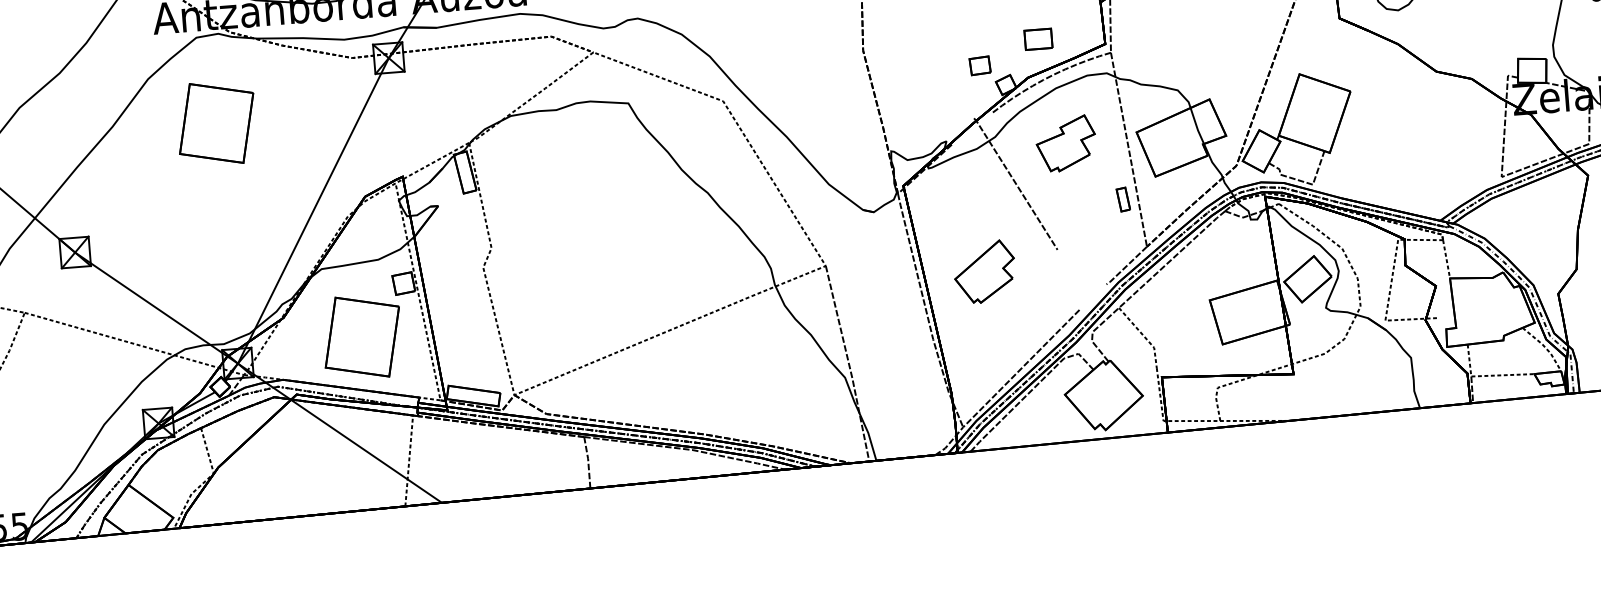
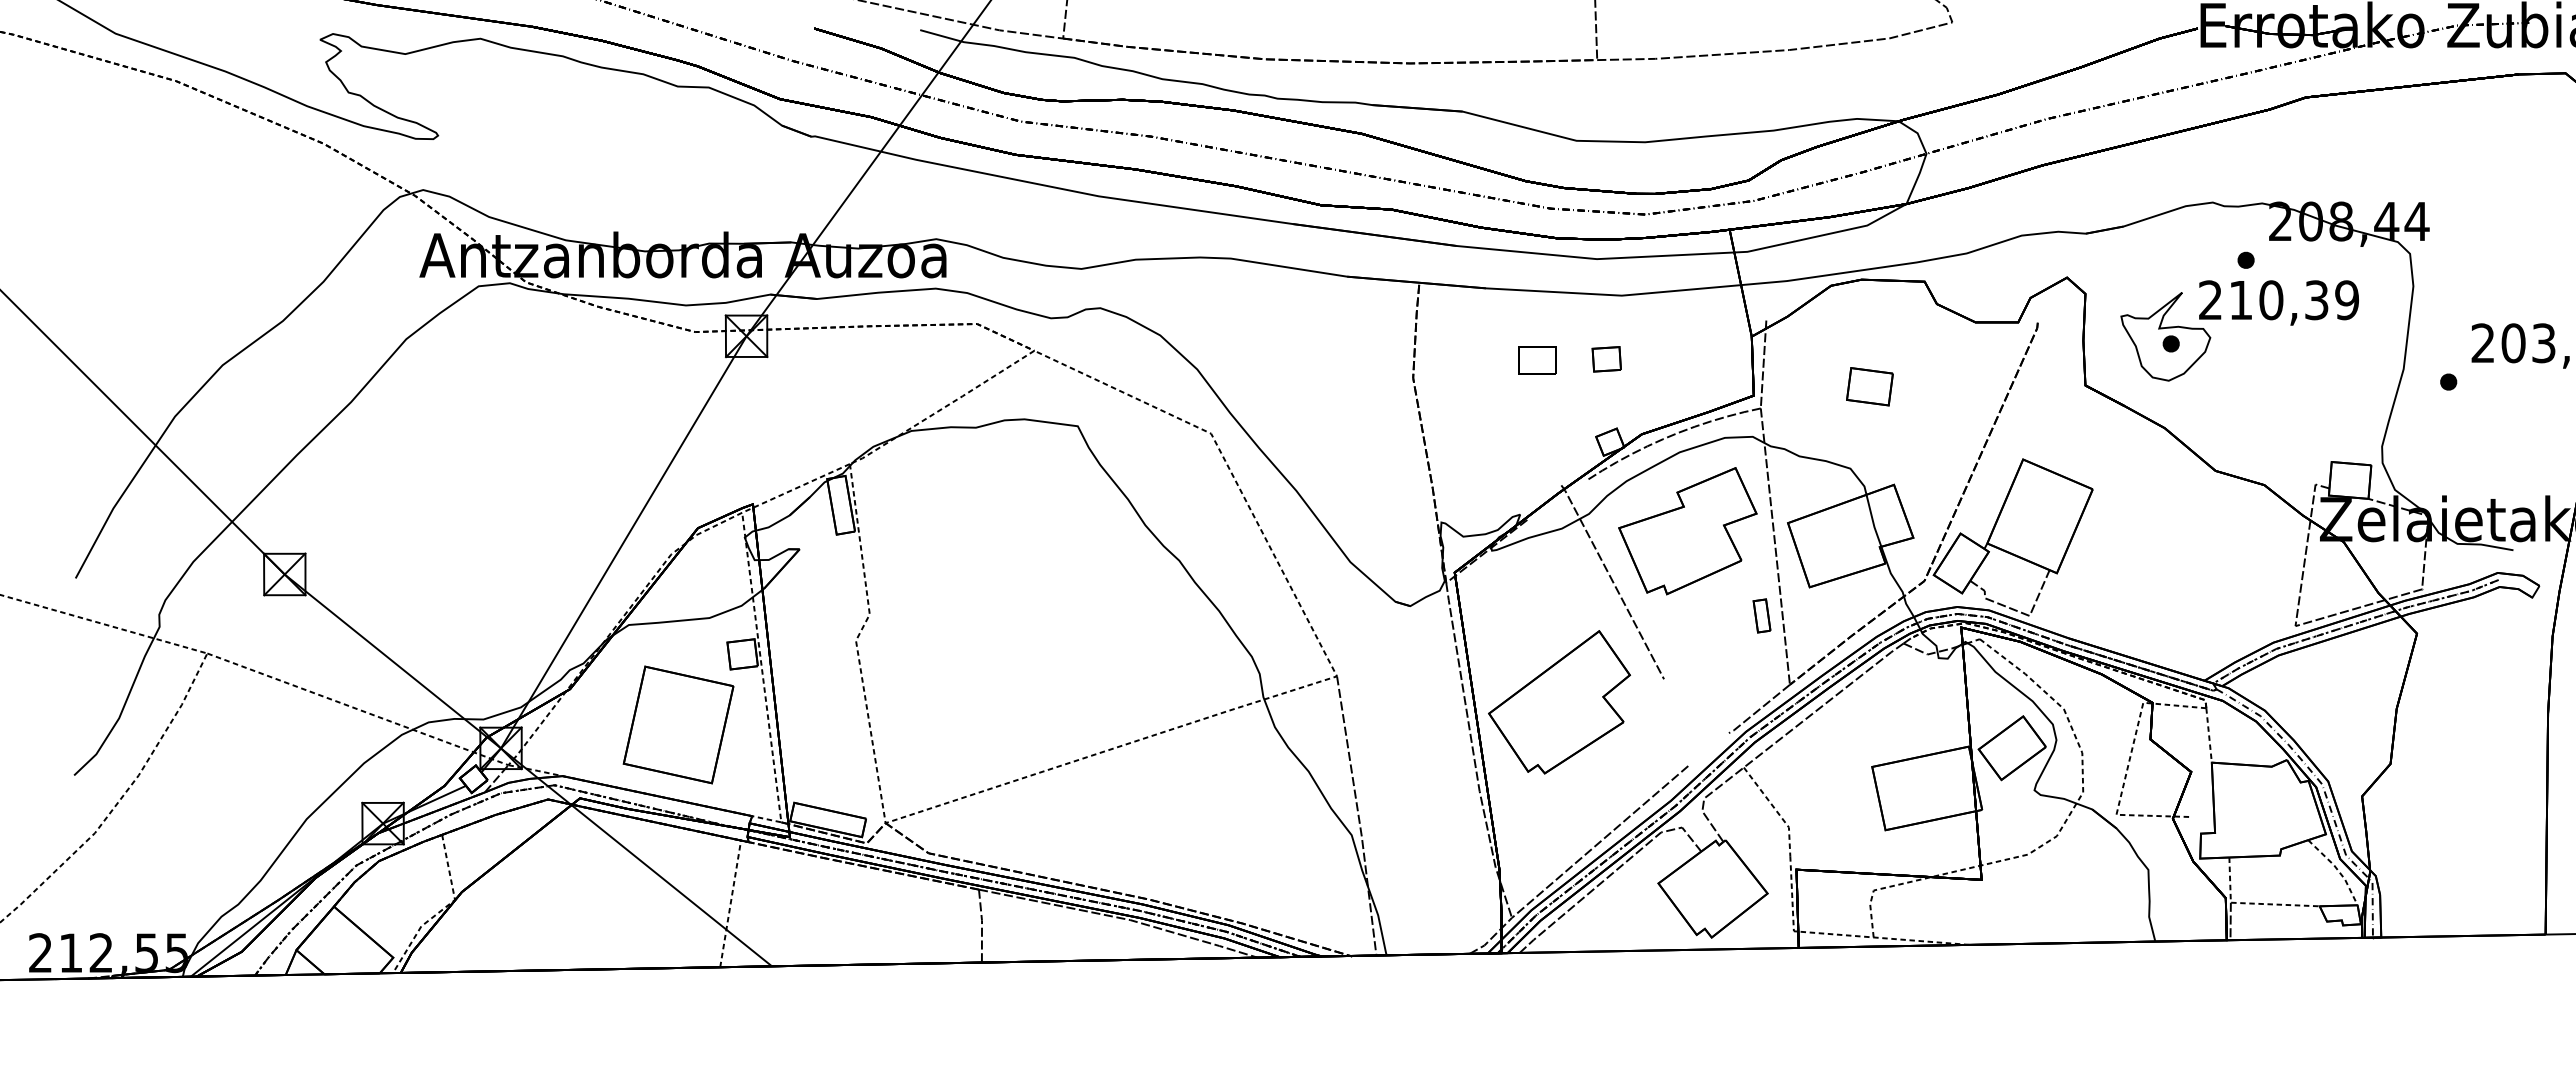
part: (1186, 31) -> (1869, 386), added
part: (1038, 39) -> (1537, 360), moved
part: (979, 65) -> (1606, 359), moved
part: (216, 123) -> (497, 408), removed
part: (1065, 143) -> (1687, 531), size x1.67
part: (984, 272) -> (1559, 702), size x1.67

